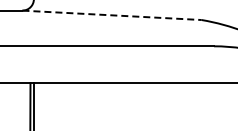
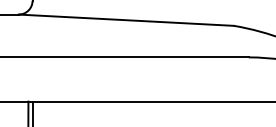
line: (112, 15) -> (126, 20), dashed -> solid

